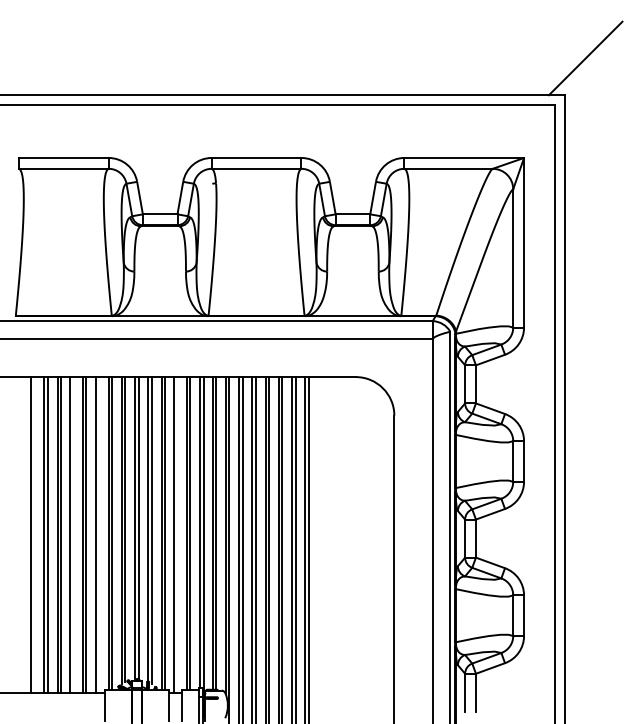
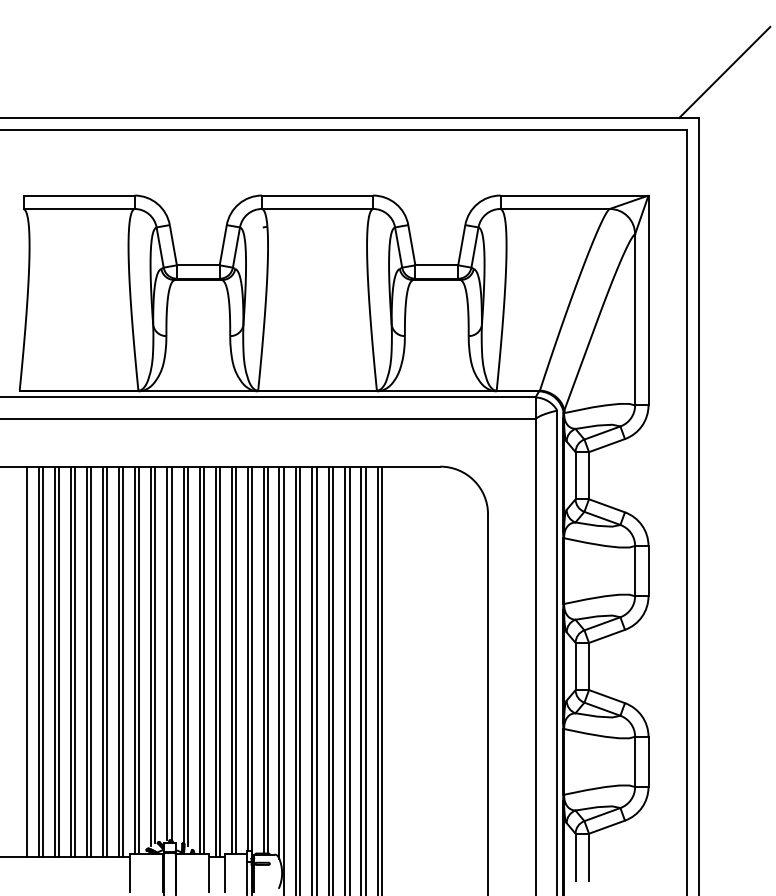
line: (21, 534) -> (26, 661), added
line: (34, 534) -> (42, 661), added
line: (73, 534) -> (91, 661), added
line: (99, 534) -> (123, 661), added
line: (177, 534) -> (219, 661), added

